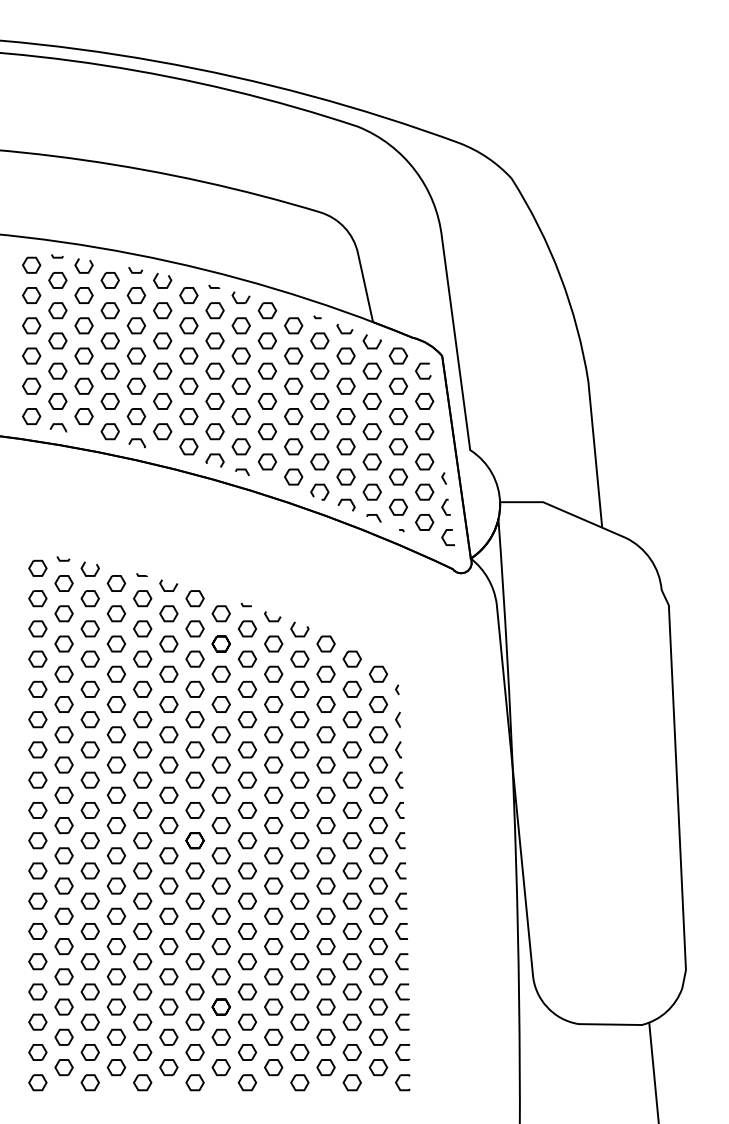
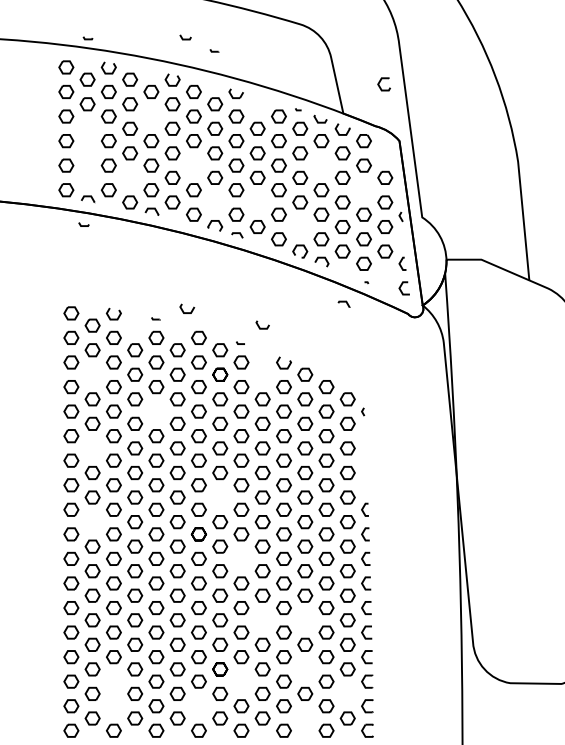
line: (57, 256) -> (88, 38), moved
line: (135, 272) -> (185, 39), moved
line: (214, 287) -> (214, 51), moved
part: (267, 310) -> (257, 104), removed
part: (136, 325) -> (151, 116), removed
part: (57, 340) -> (87, 128), removed
curve: (419, 367) -> (381, 81), moved
part: (57, 370) -> (87, 152), removed
part: (188, 385) -> (193, 164), removed
part: (345, 385) -> (321, 164), removed
part: (57, 401) -> (87, 177), removed
part: (109, 401) -> (129, 177), removed
part: (398, 416) -> (364, 190), removed
part: (214, 431) -> (214, 202), removed
part: (267, 431) -> (257, 202), removed
part: (319, 461) -> (299, 226), removed
line: (443, 478) -> (400, 216), moved
line: (373, 515) -> (343, 302), moved
part: (424, 522) -> (385, 276), removed
line: (63, 559) -> (84, 225), moved
part: (116, 583) -> (135, 325), removed
line: (164, 588) -> (183, 311), moved
line: (272, 620) -> (262, 328), moved
part: (63, 643) -> (92, 374), removed
part: (273, 643) -> (262, 374), removed
part: (142, 688) -> (156, 410), removed
line: (397, 719) -> (363, 436), removed
part: (63, 734) -> (92, 448), removed
line: (397, 749) -> (363, 460), removed
line: (397, 779) -> (363, 484), removed
part: (220, 794) -> (219, 496), removed
part: (63, 825) -> (92, 522), removed
part: (246, 870) -> (240, 558), removed
part: (273, 946) -> (262, 620), removed
part: (325, 946) -> (304, 620), removed
part: (325, 1006) -> (304, 668), removed
part: (89, 1021) -> (113, 681), removed
part: (247, 1021) -> (241, 681), removed
part: (378, 1036) -> (347, 693), removed
part: (89, 1052) -> (113, 706), removed
part: (194, 1052) -> (198, 706), removed
part: (325, 1067) -> (304, 718), removed

